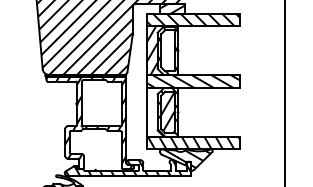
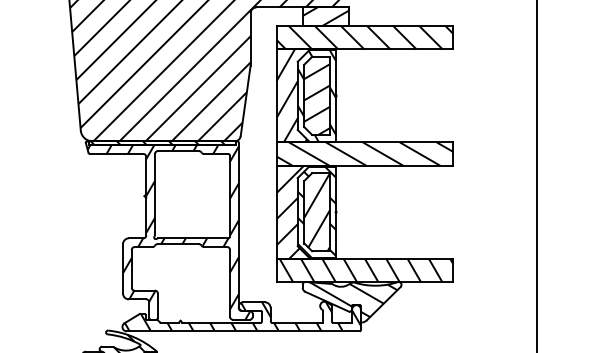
hatch: (167, 52) -> (316, 99), added
hatch: (160, 112) -> (303, 212), added

